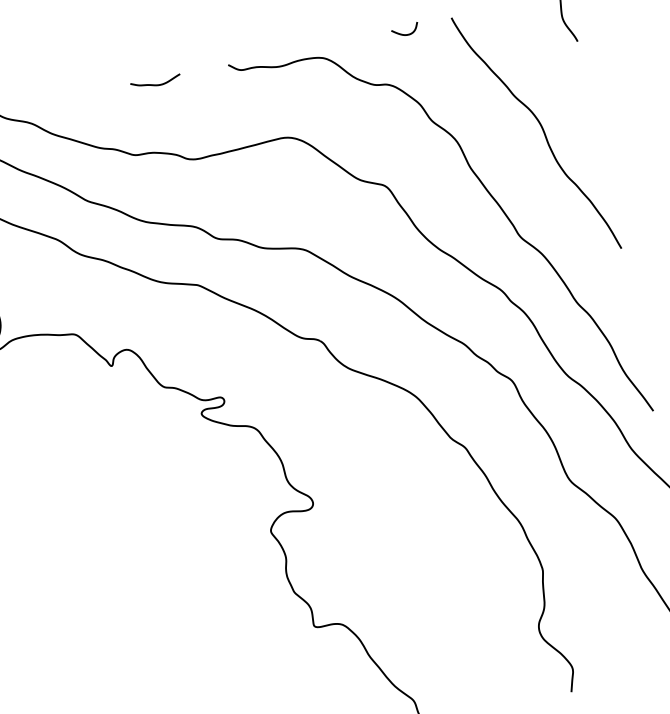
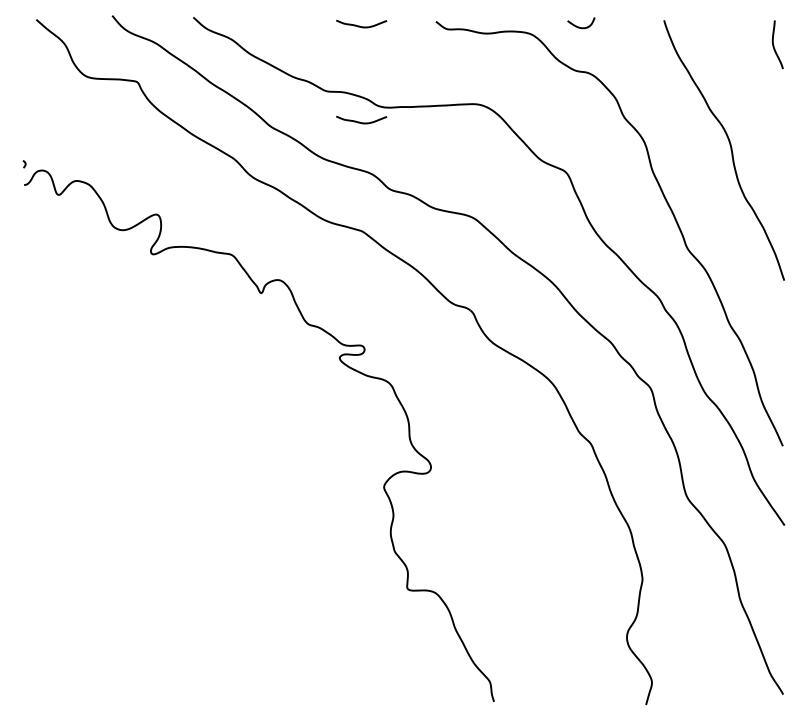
curve: (404, 33) -> (579, 26), moved
curve: (173, 178) -> (359, 121), added

